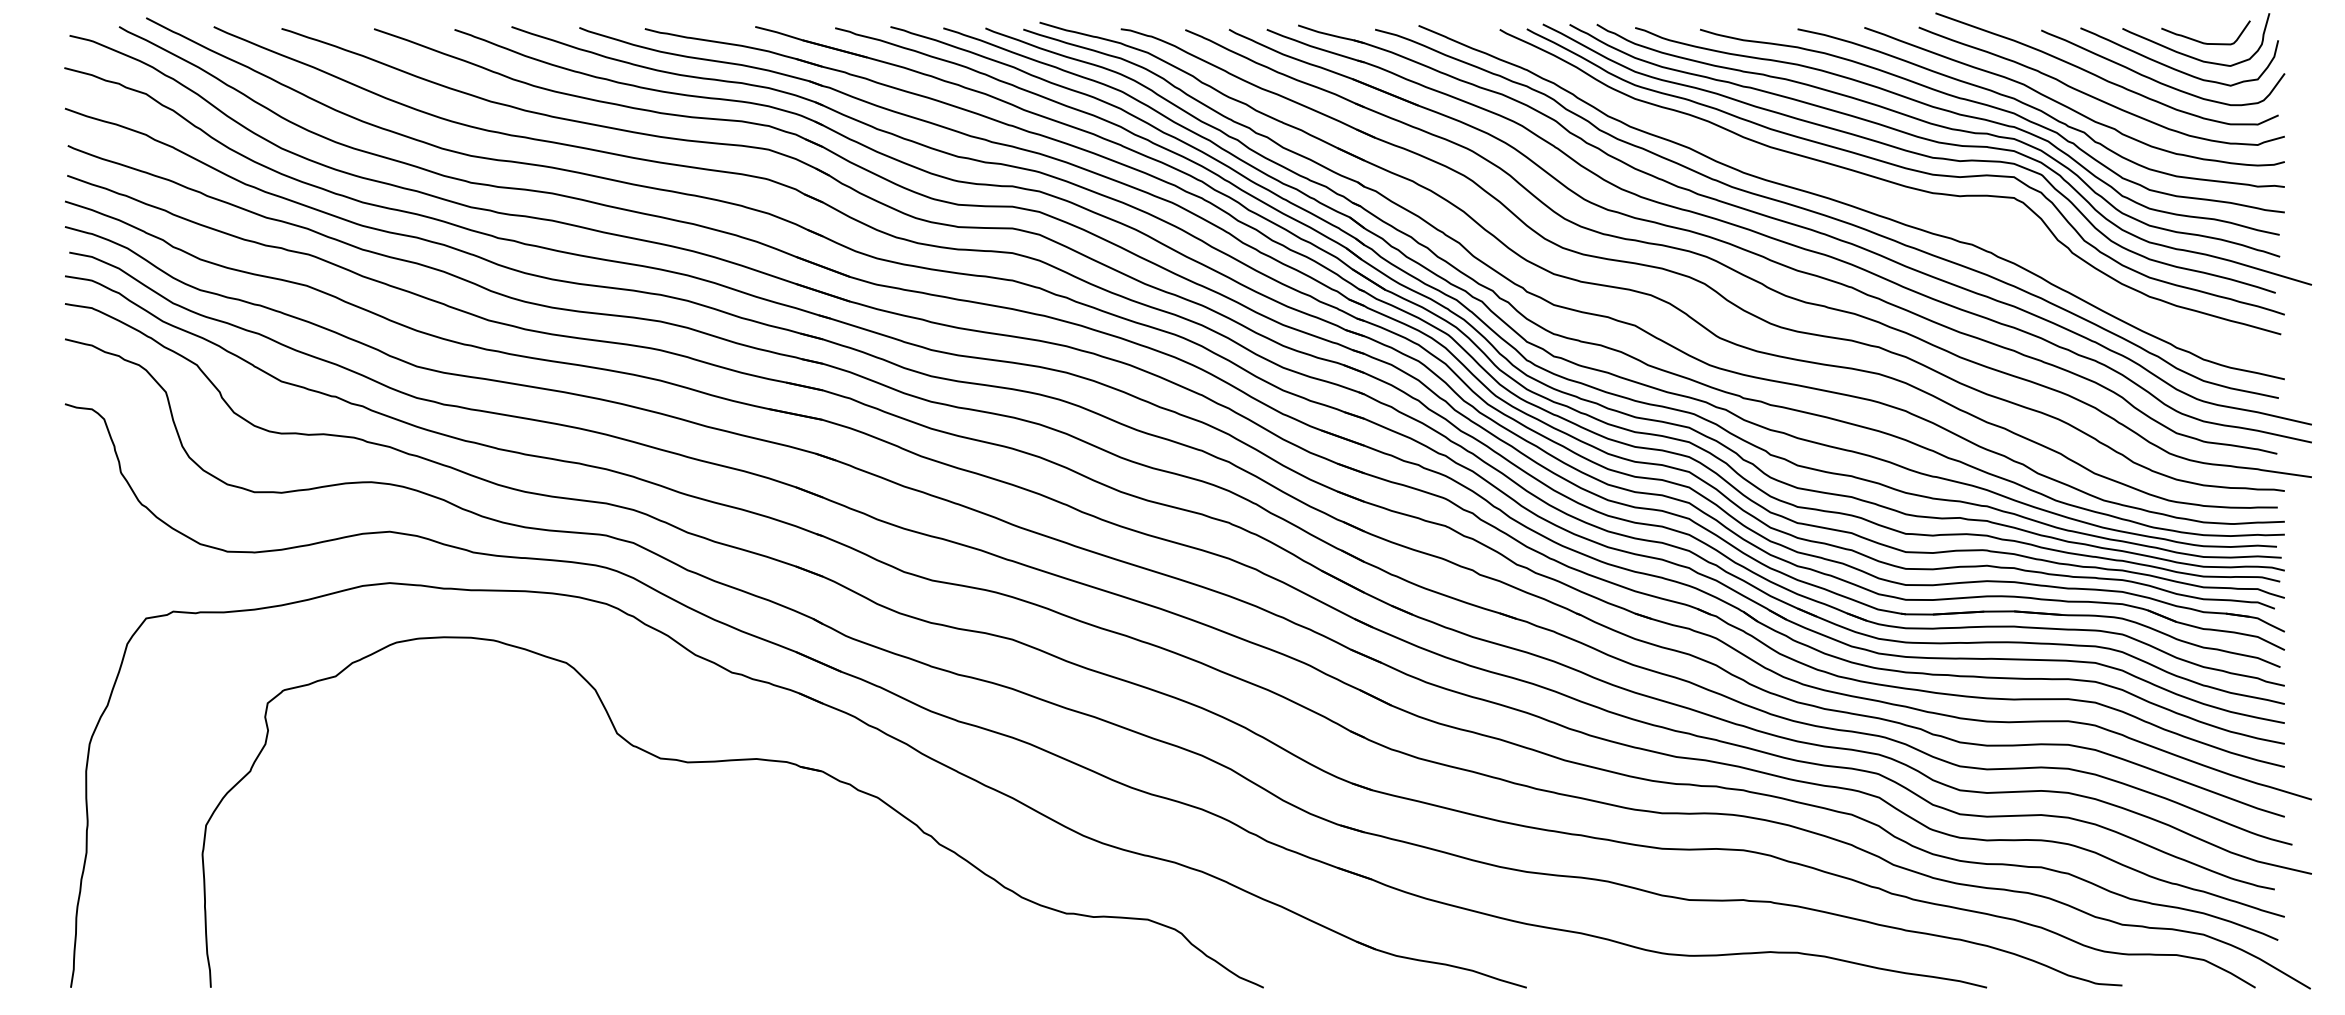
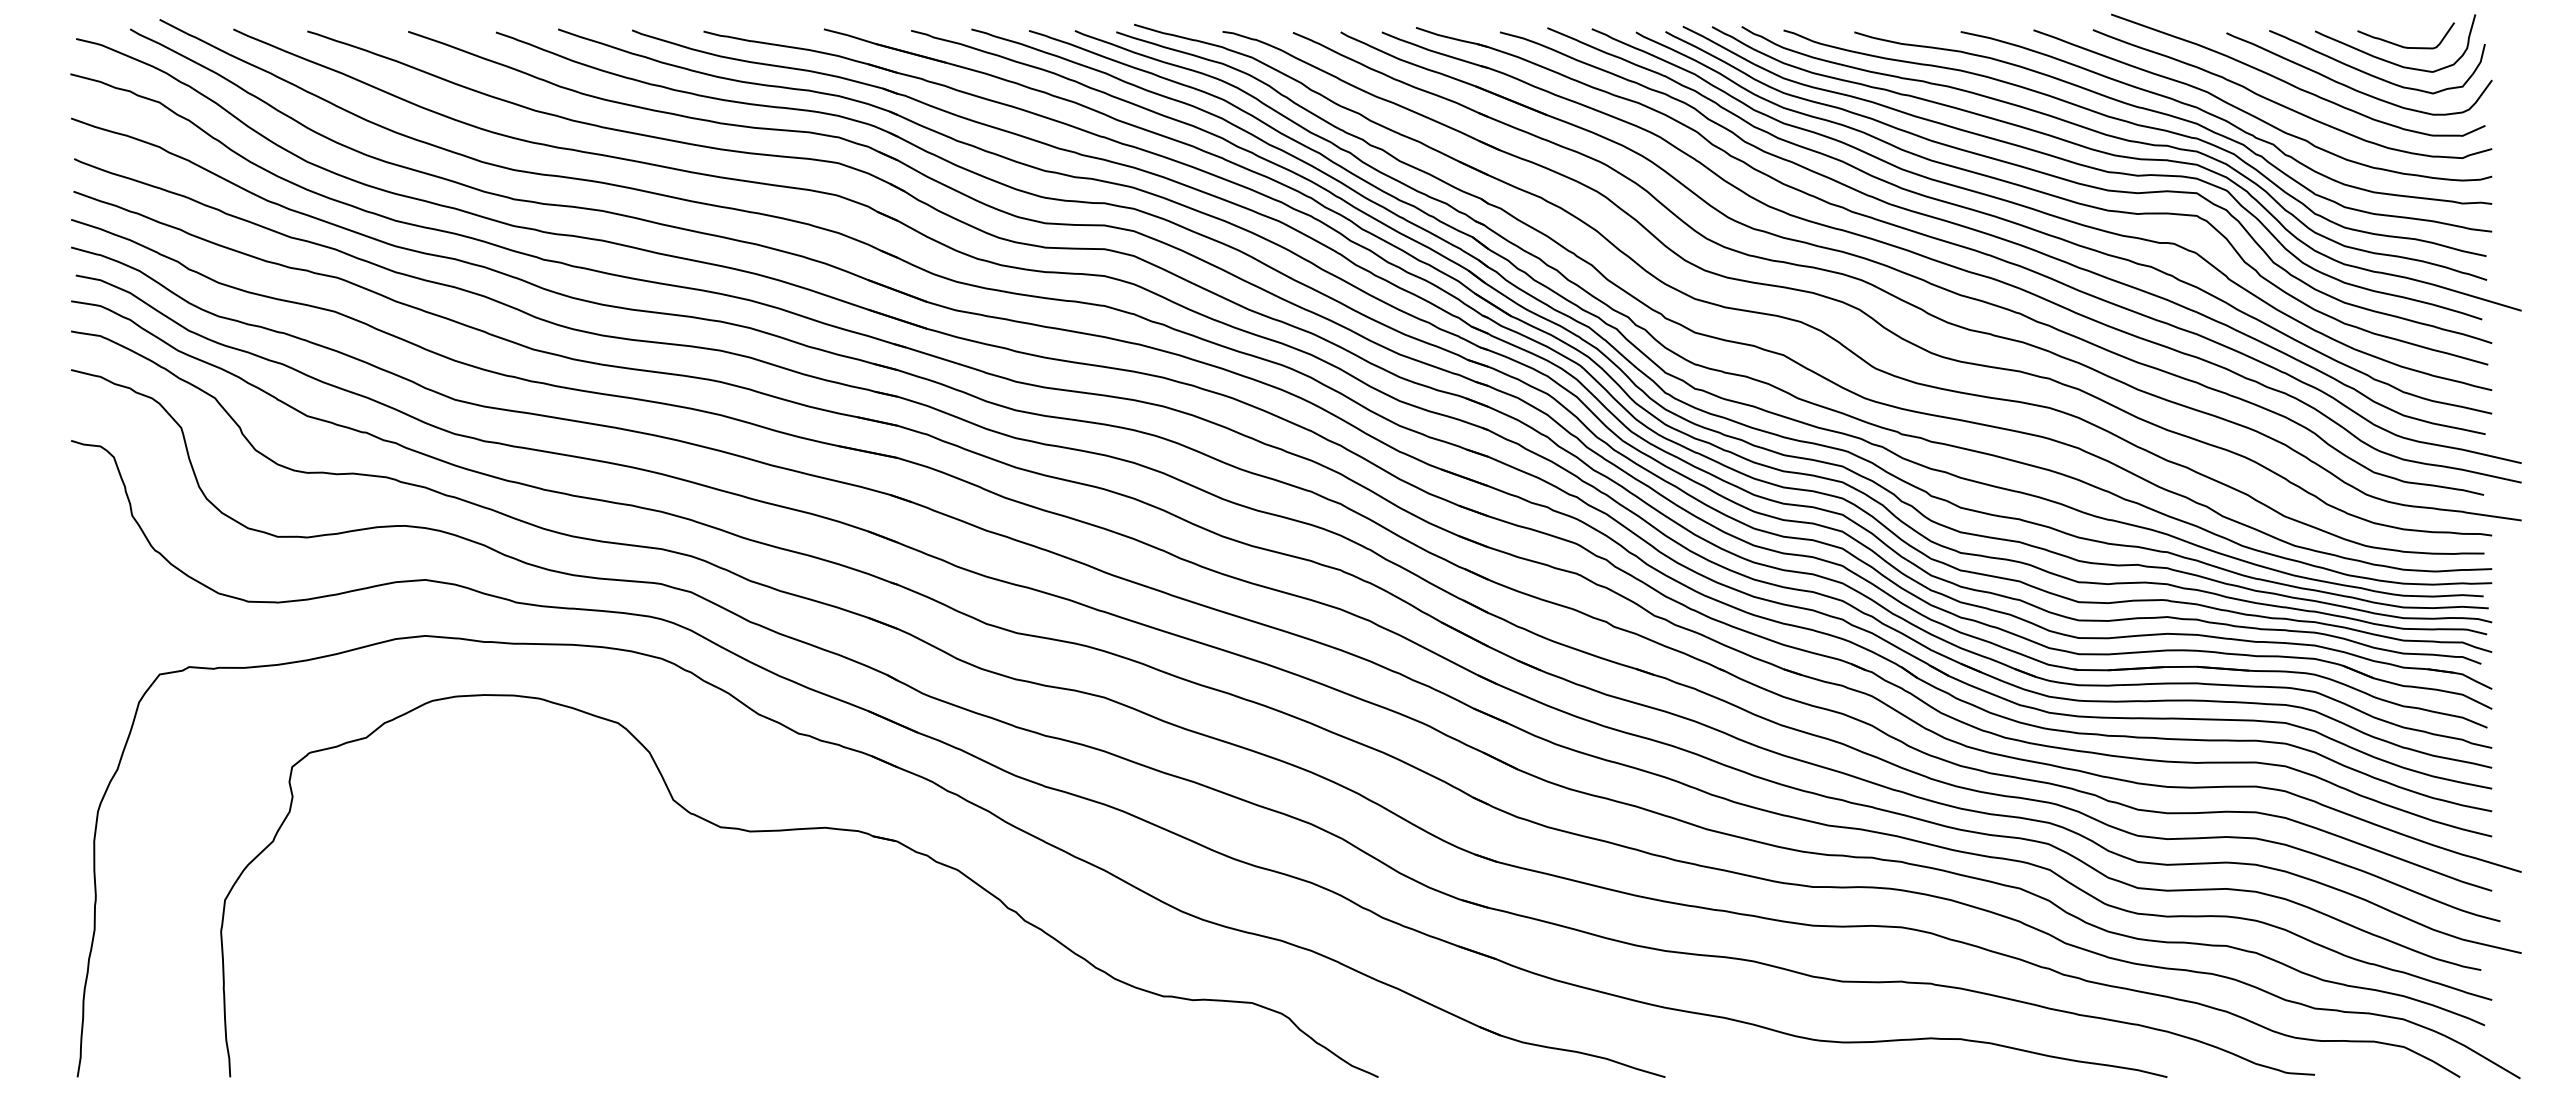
curve: (1870, 193) -> (2040, 210), added

